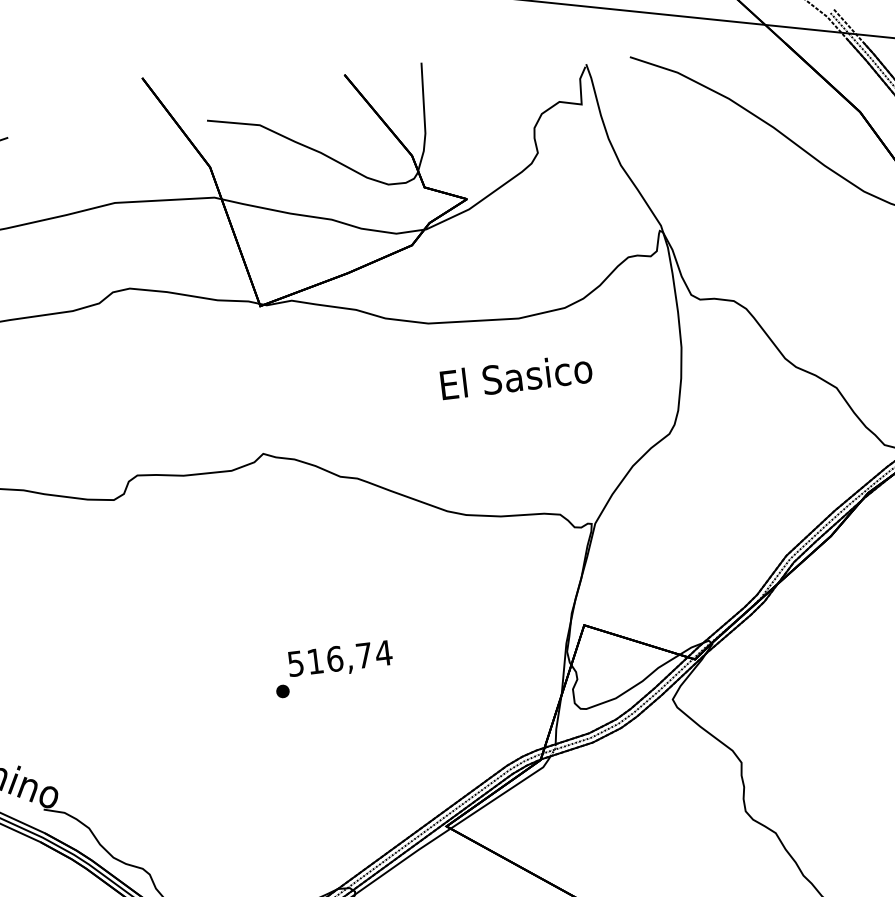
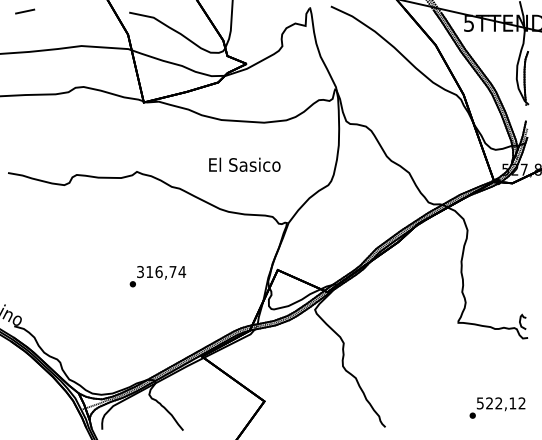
text: (515, 376) -> (244, 164), moved
text: (295, 662) -> (140, 271), 516,74 -> 316,74

